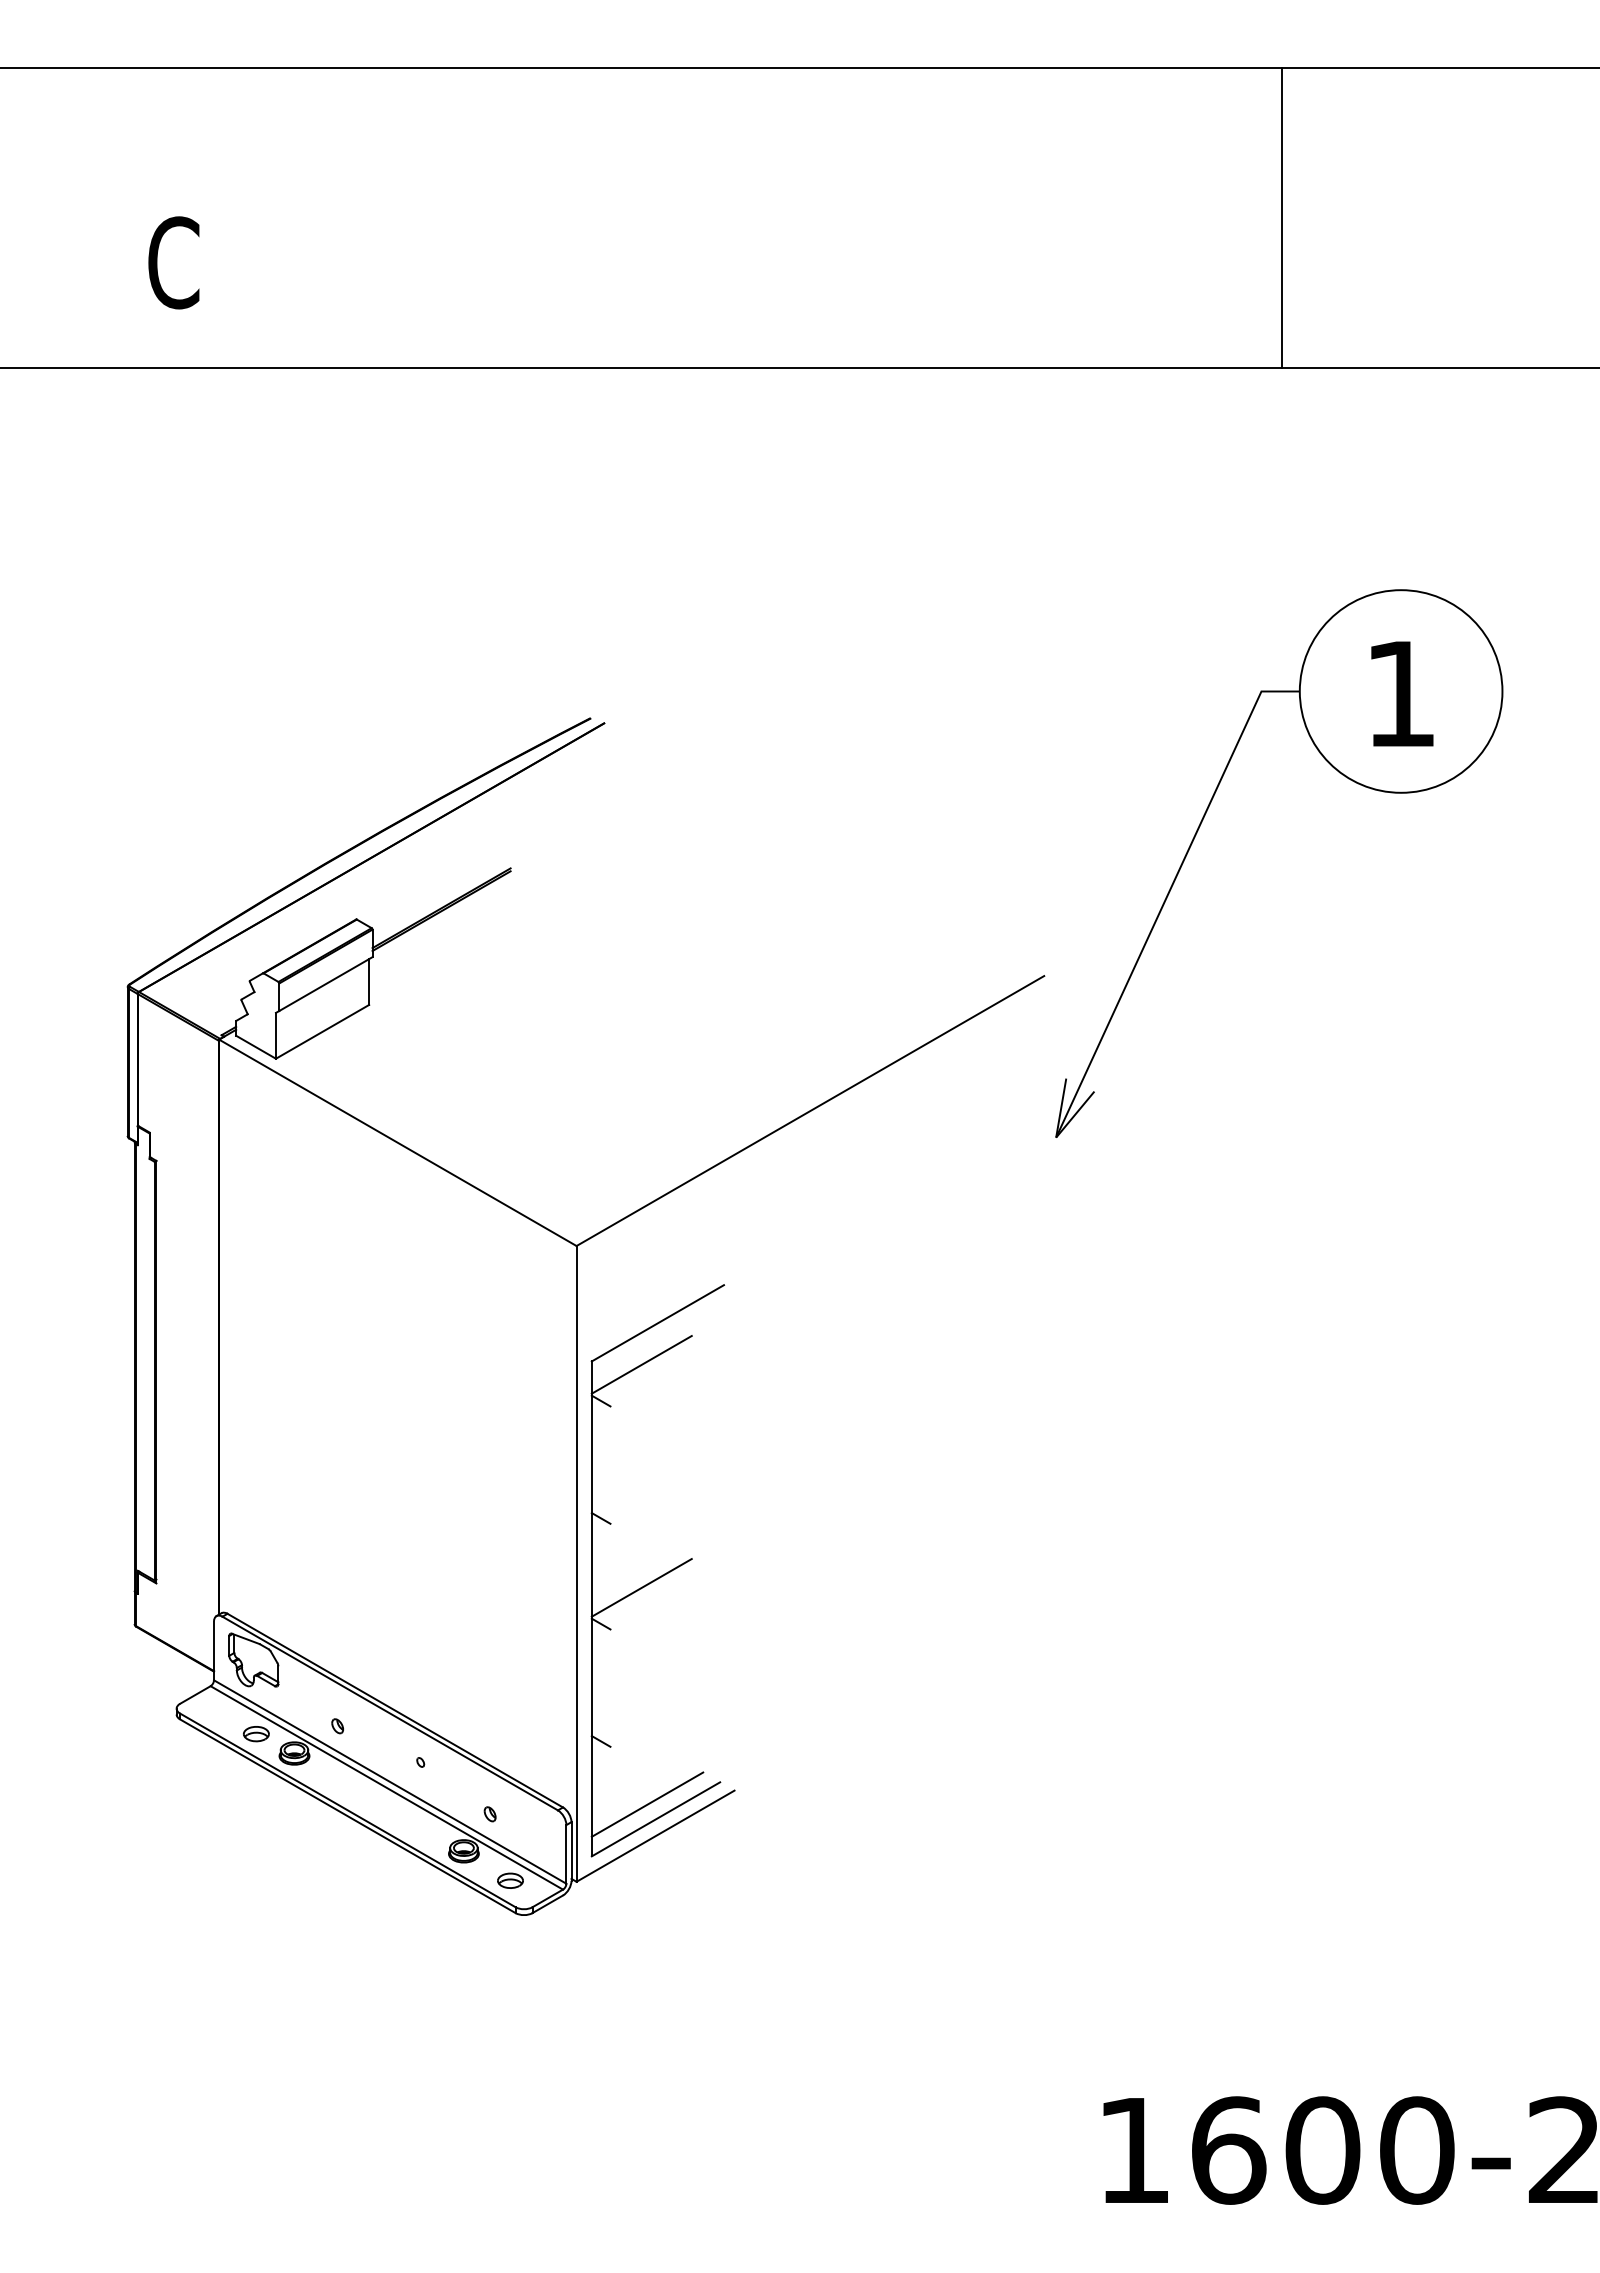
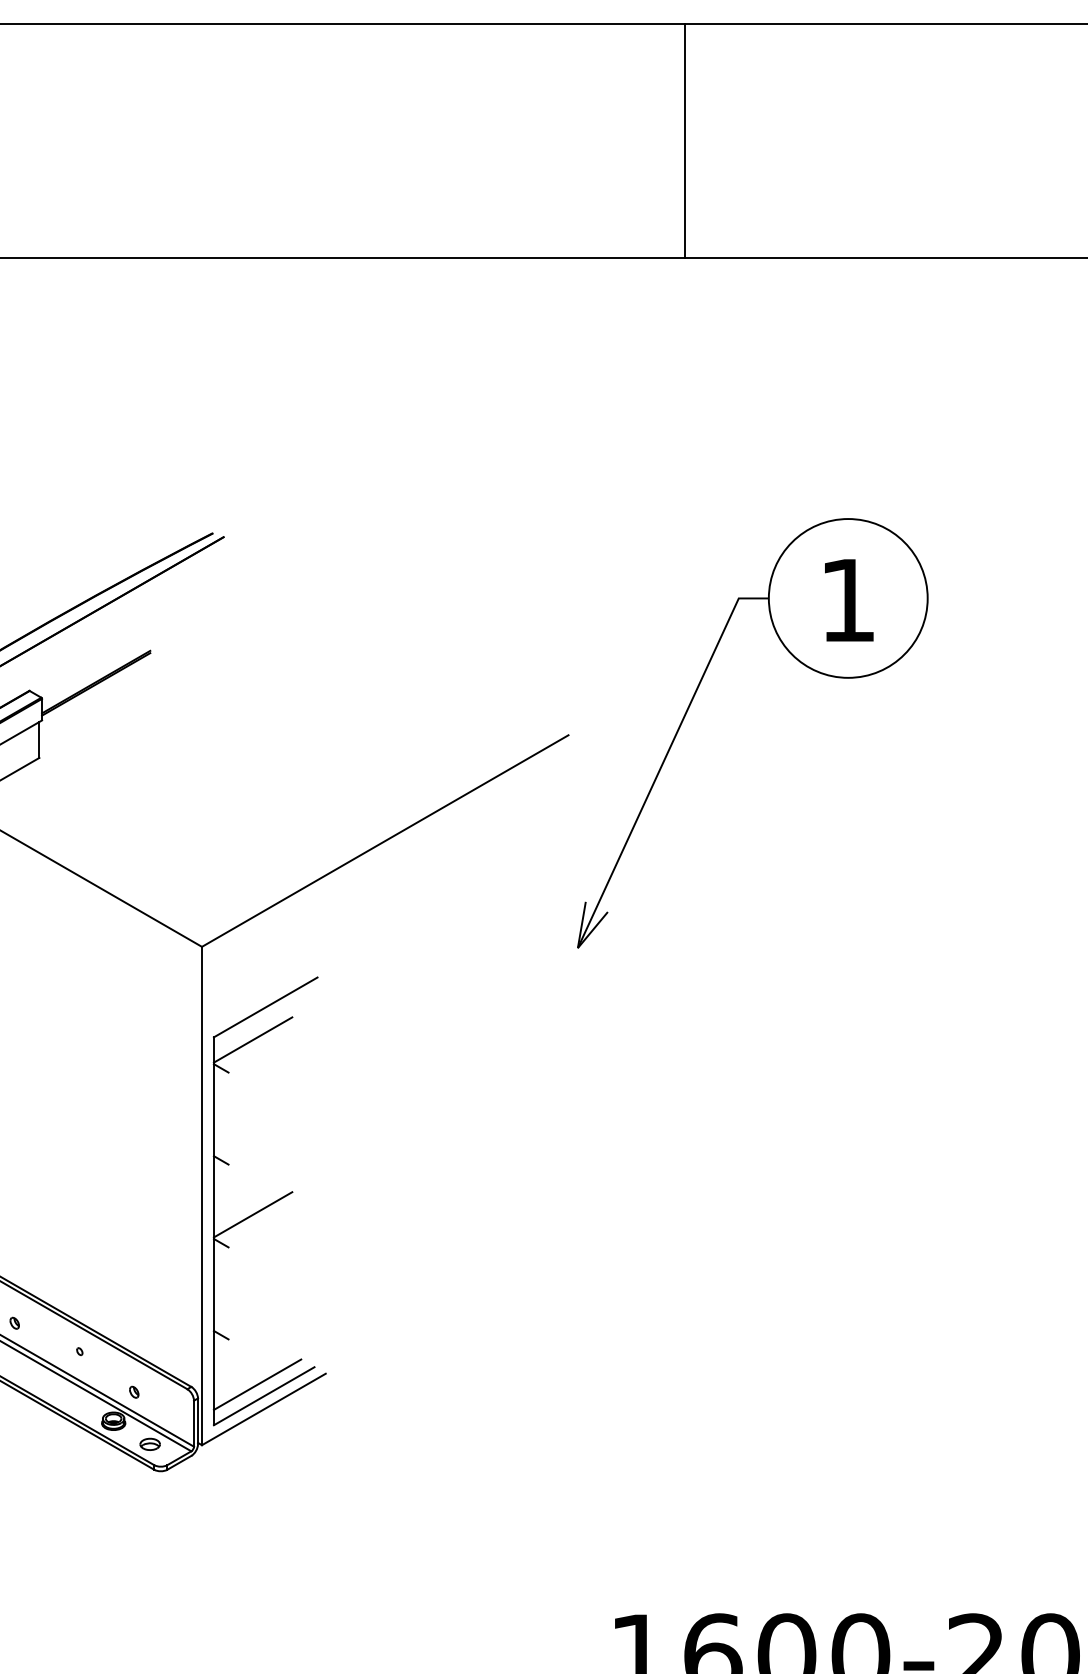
line: (1281, 217) -> (684, 140), moved
part: (1198, 831) -> (689, 708), moved

